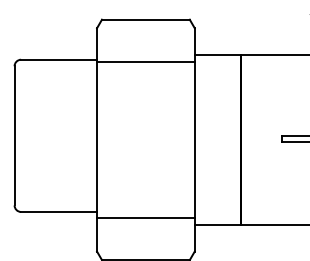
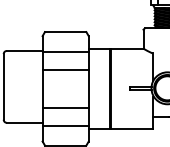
line: (145, 98) -> (65, 69), added
line: (145, 179) -> (65, 107), added

